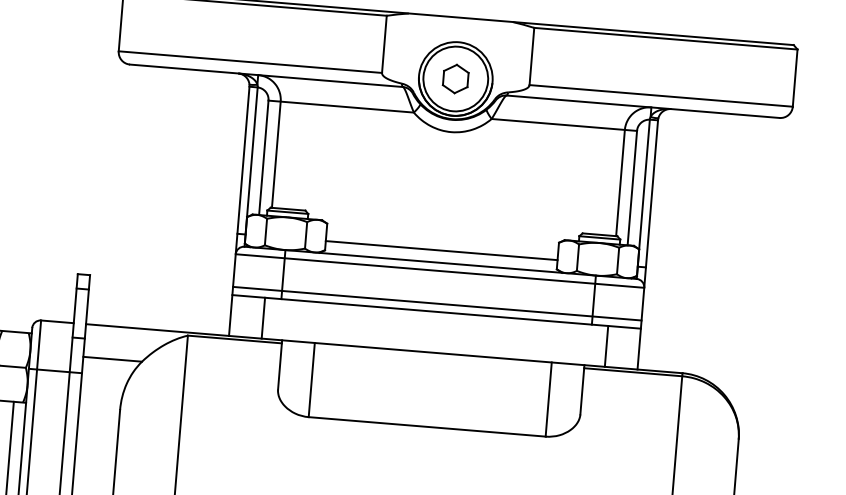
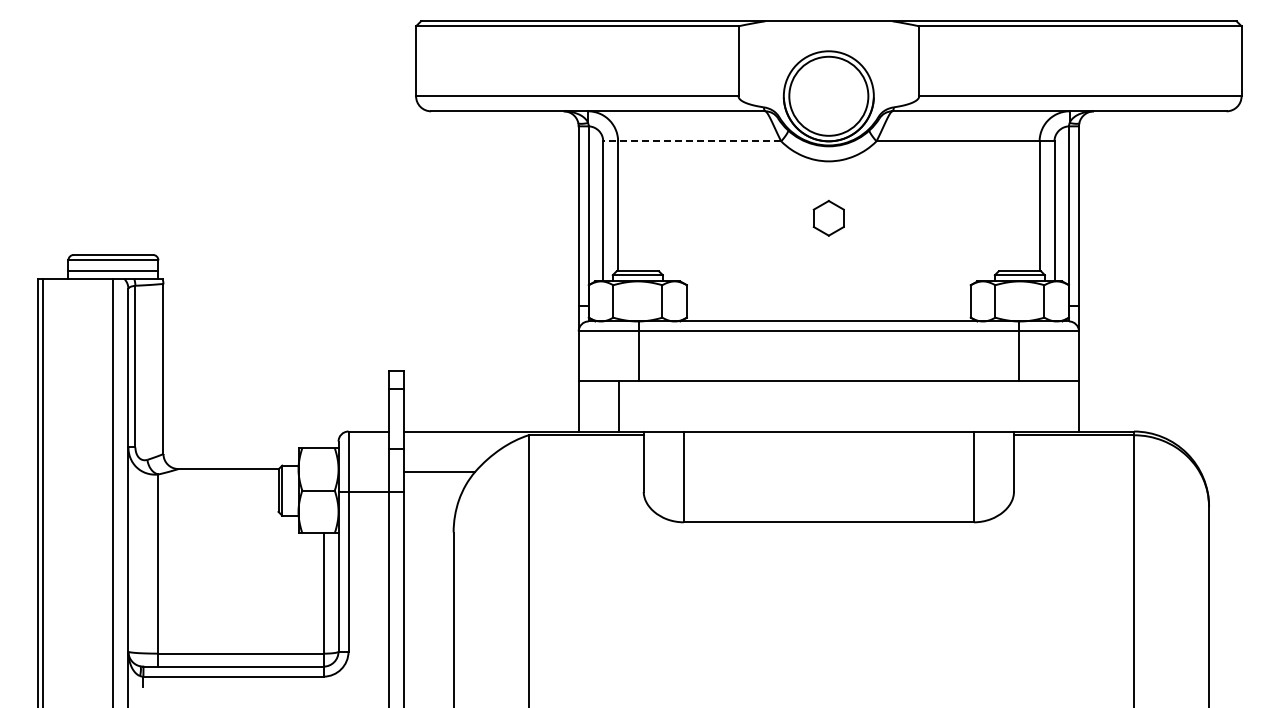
part: (455, 78) -> (828, 217), moved
line: (340, 106) -> (691, 141), solid -> dashed
line: (441, 250) -> (828, 306), removed
line: (437, 303) -> (828, 371), removed
line: (606, 346) -> (1038, 406), removed

